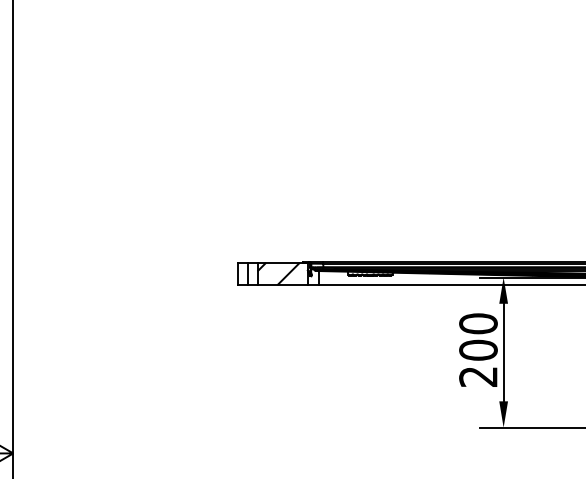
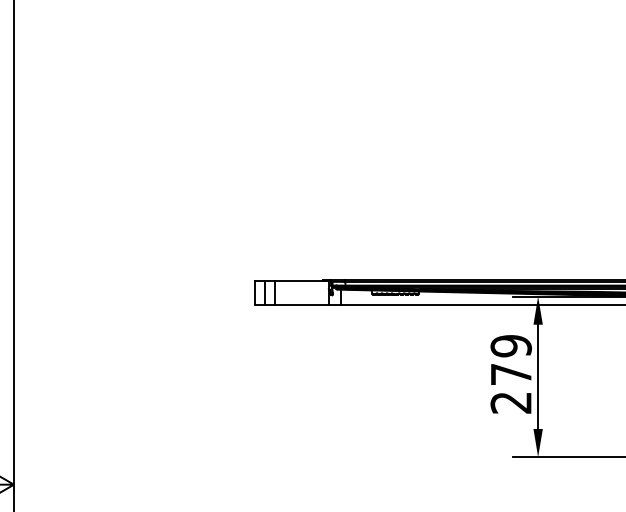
hatch: (278, 273) -> (297, 292), removed
text: (478, 336) -> (511, 359), 200 -> 279

